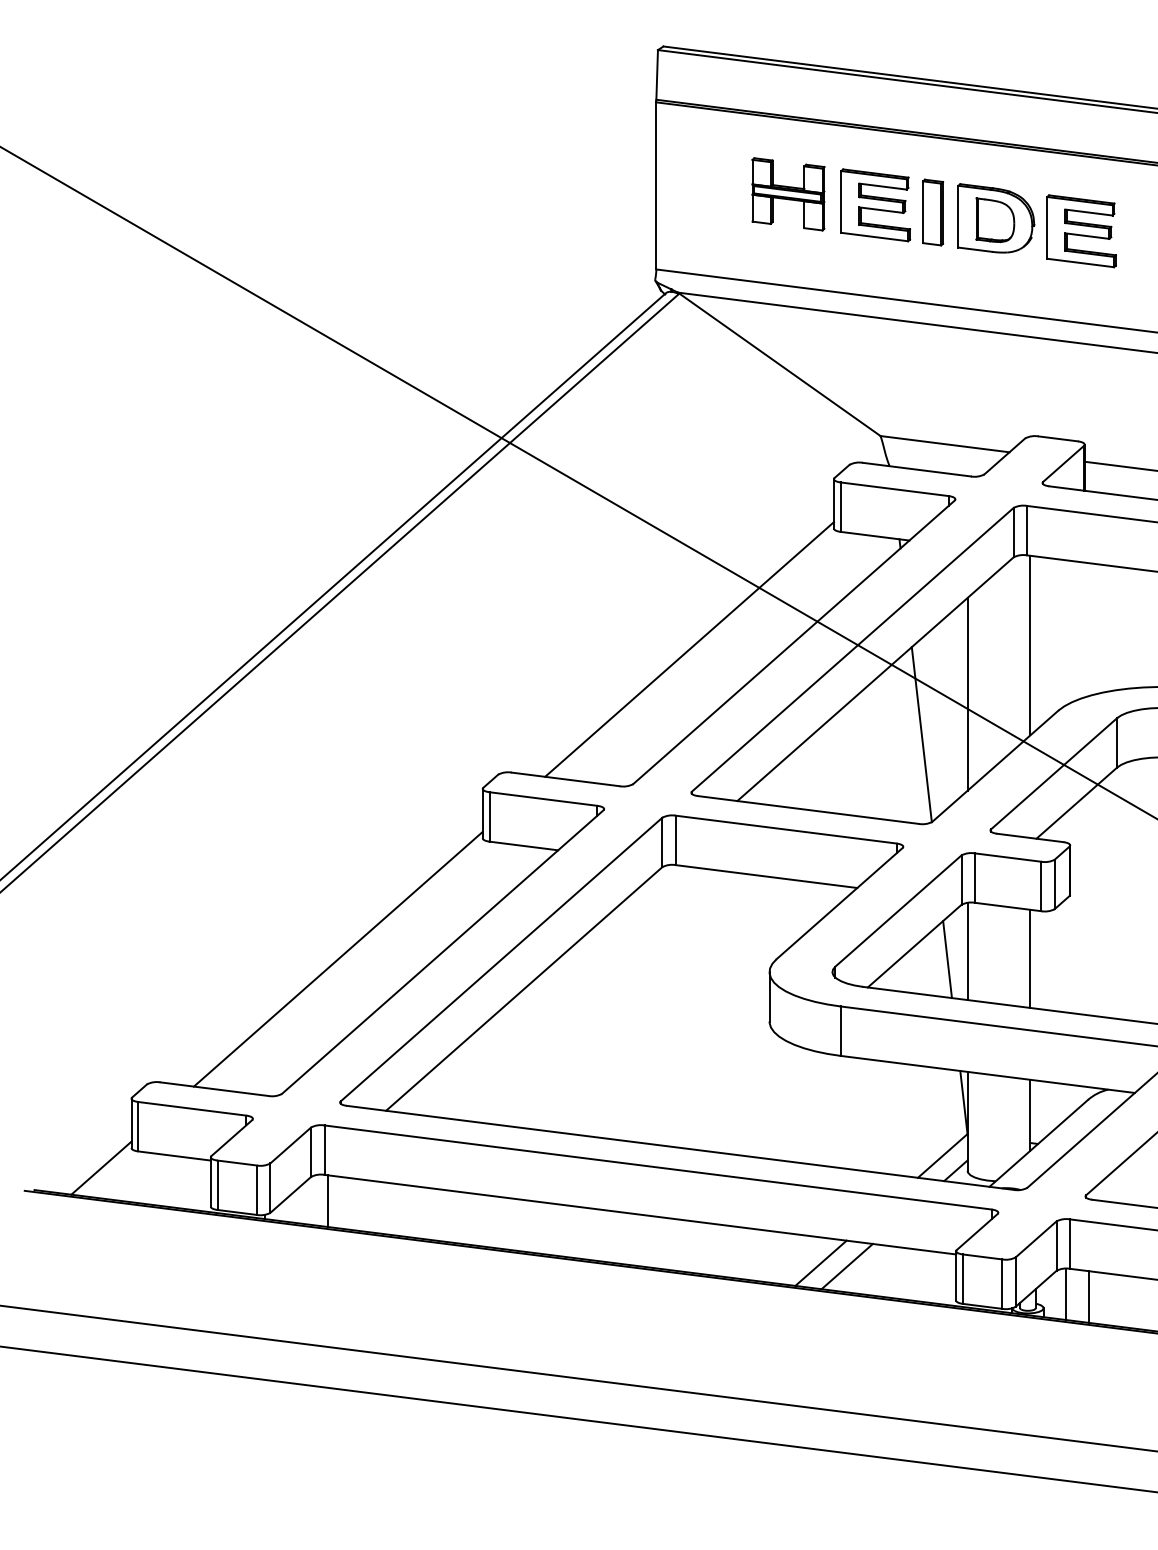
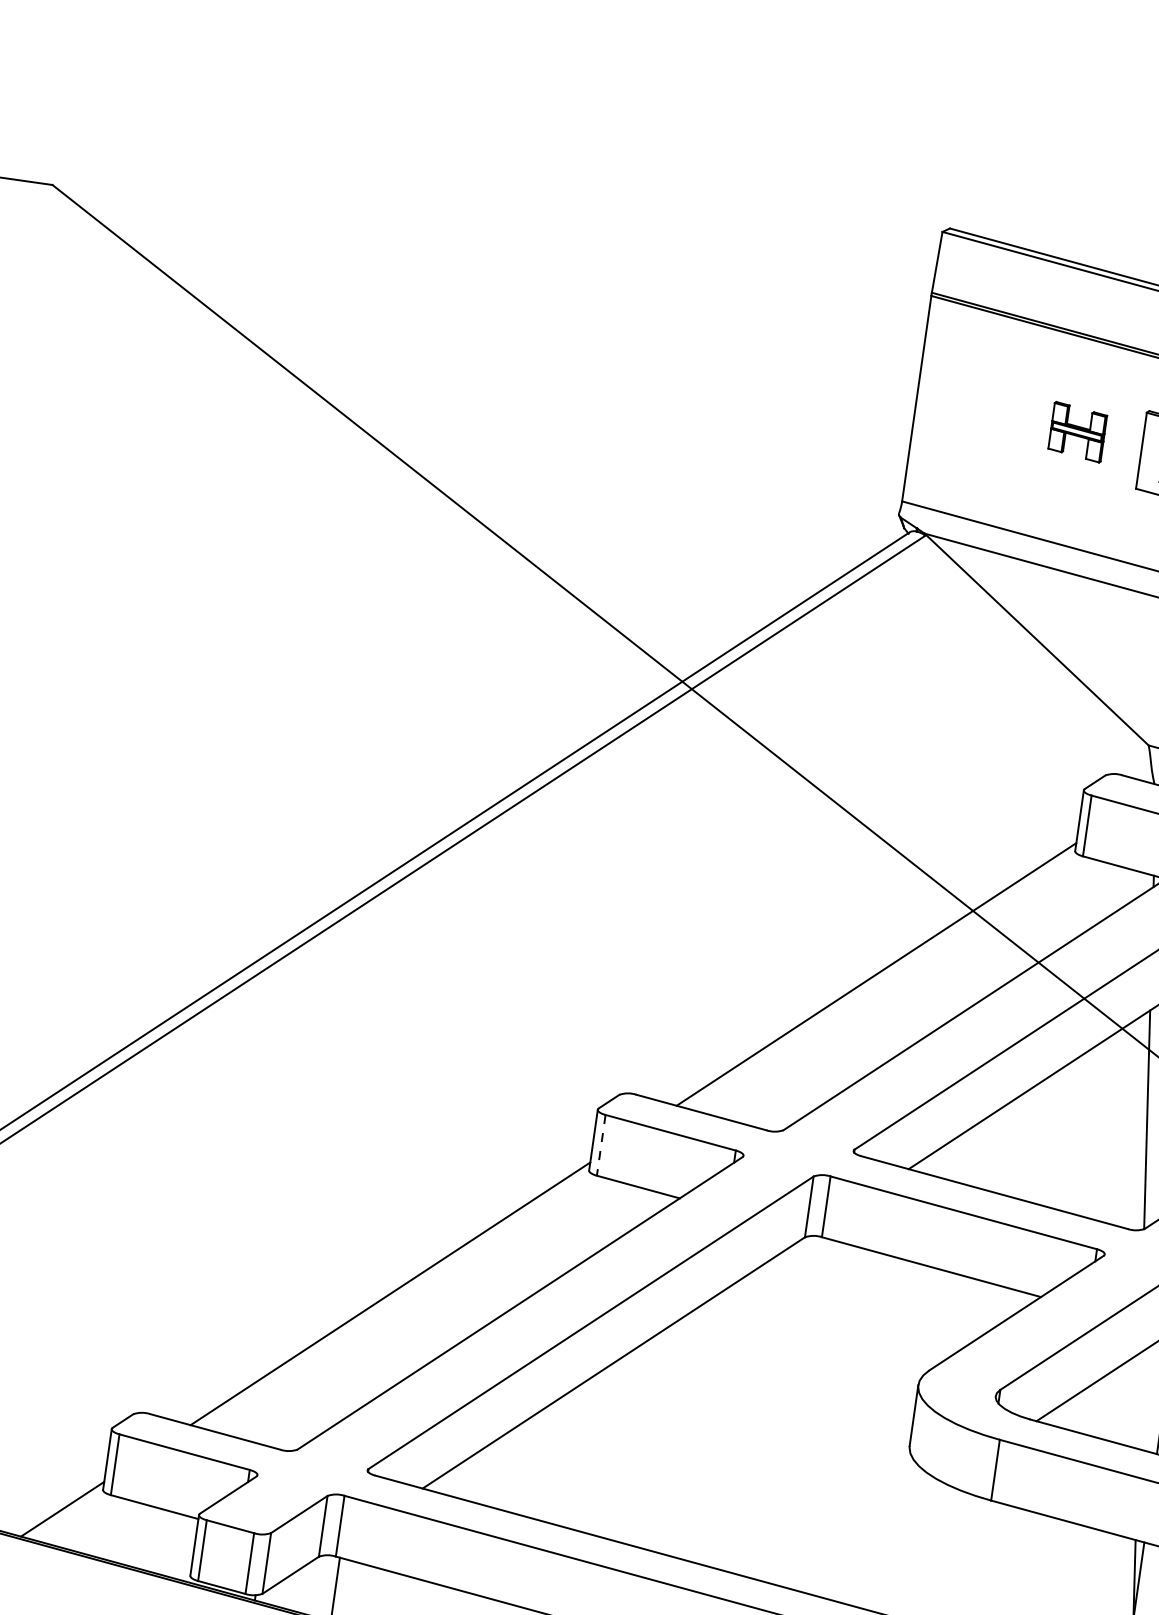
part: (788, 194) -> (1077, 432), size x0.6
line: (489, 816) -> (601, 1144), solid -> dashed
line: (947, 959) -> (1139, 1400), removed

